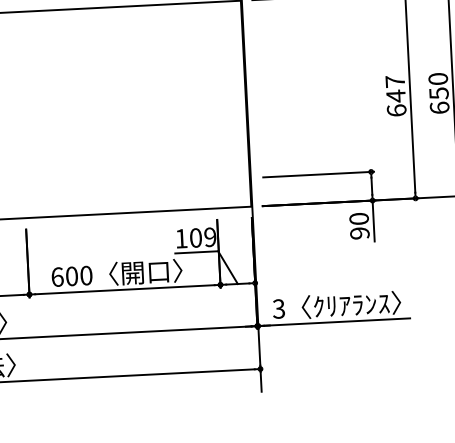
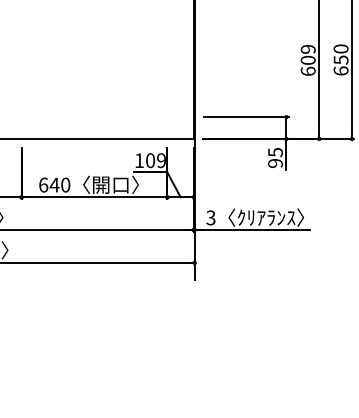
text: (394, 88) -> (307, 54), 647 -> 609
text: (359, 219) -> (275, 152), 90 -> 95
text: (71, 275) -> (54, 184), 600 -> 640

